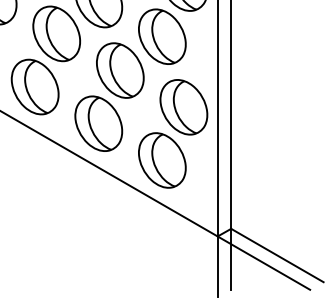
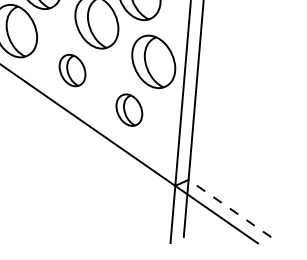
part: (98, 123) -> (72, 70), size x0.6
part: (162, 160) -> (129, 110), size x0.6
line: (276, 255) -> (229, 208), solid -> dashed

